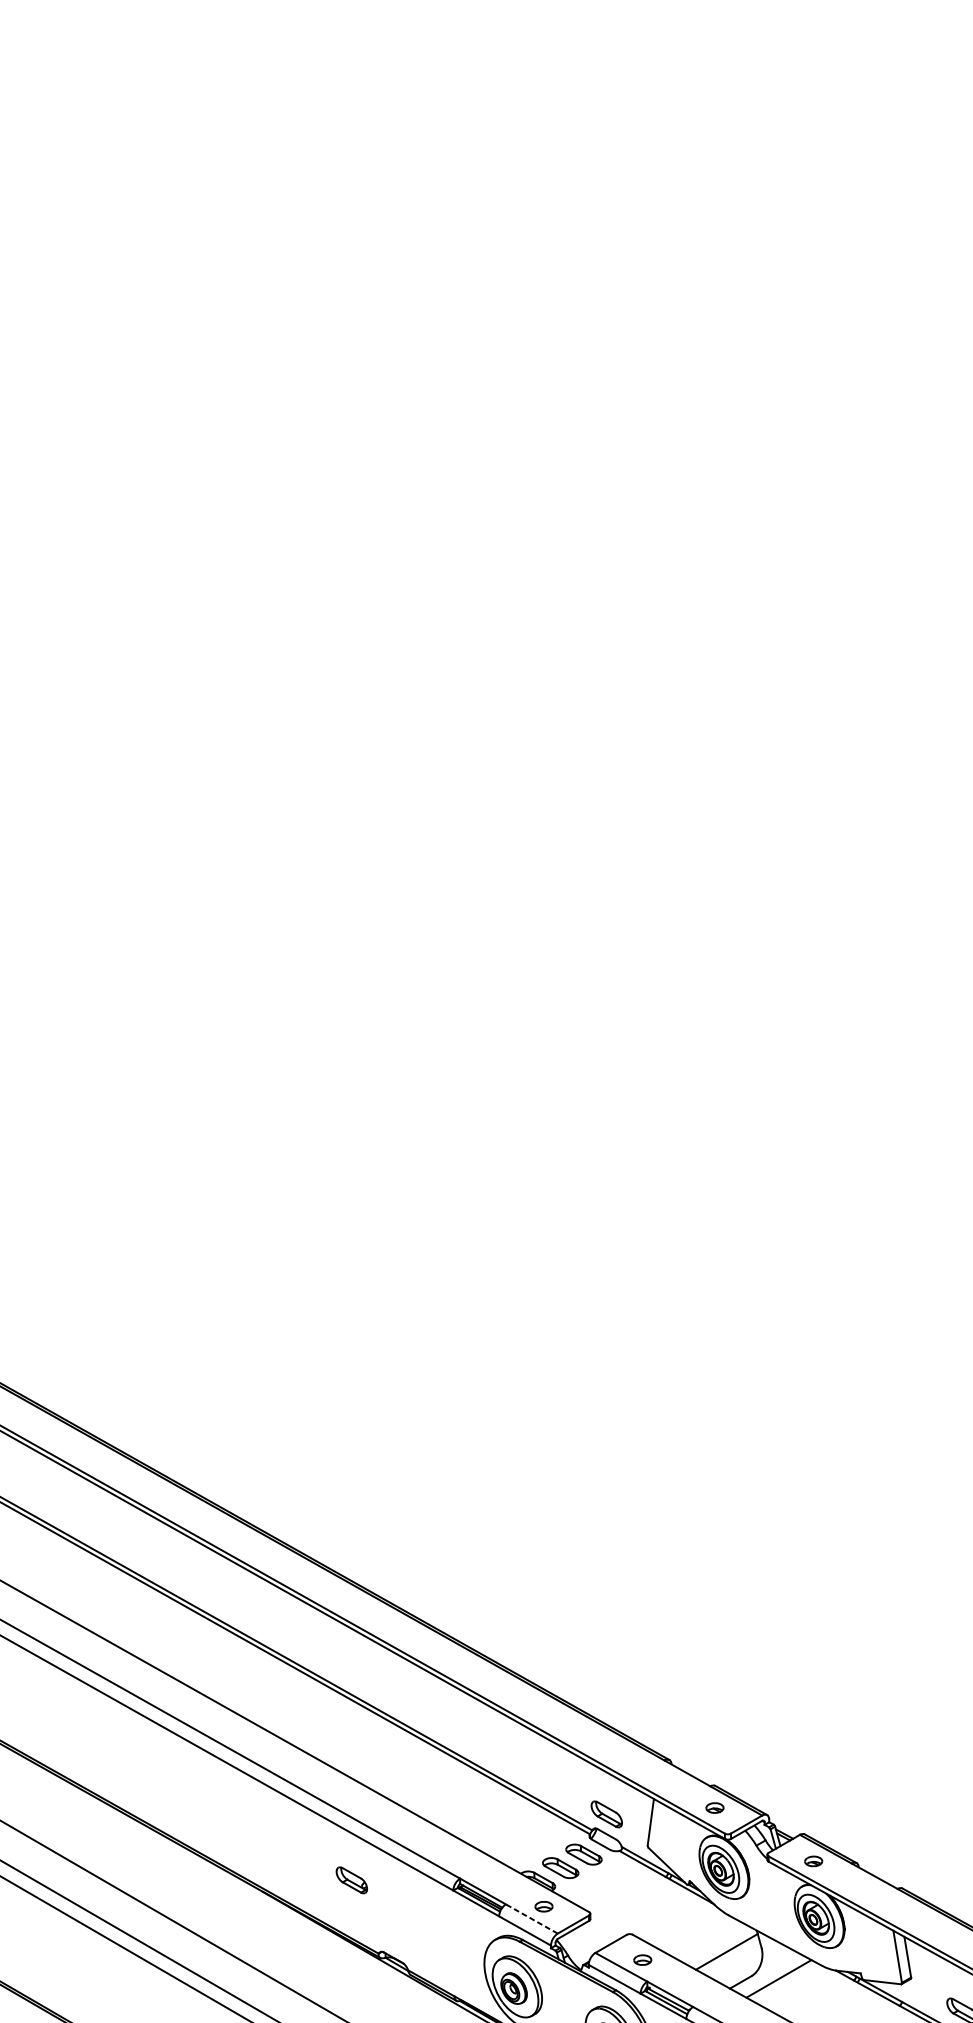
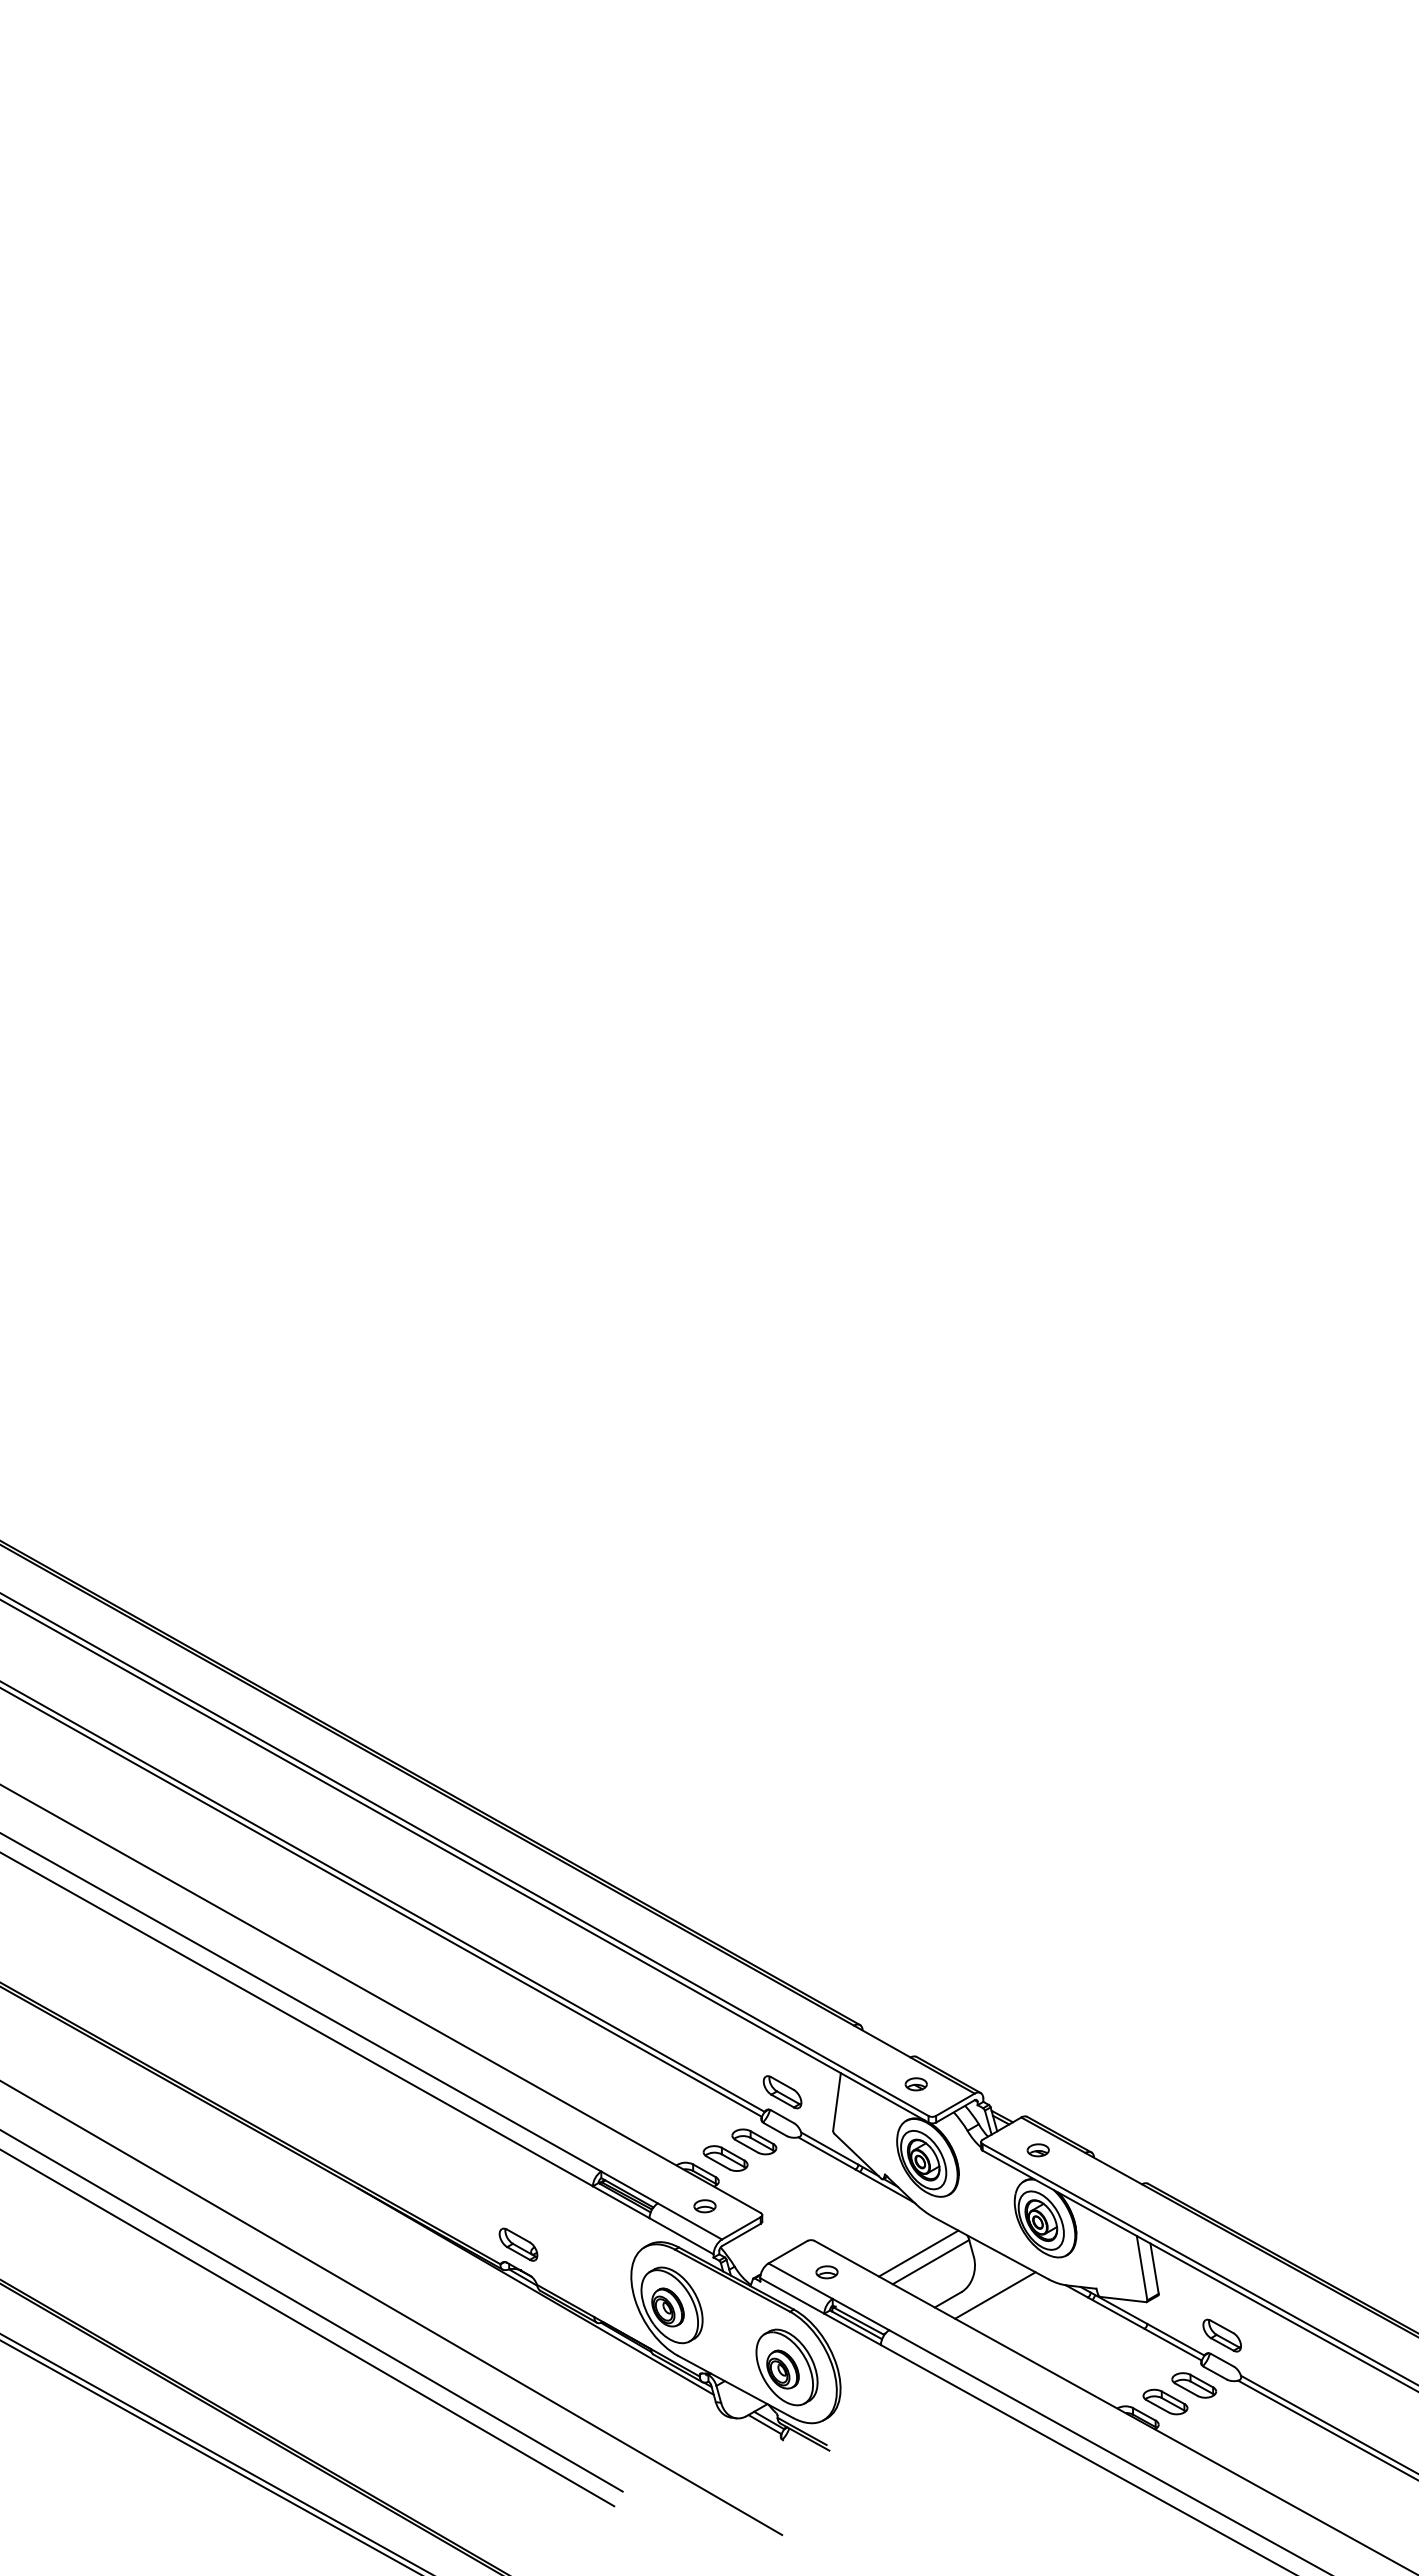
part: (351, 1880) -> (518, 2244), moved
line: (531, 1919) -> (689, 2221), dashed -> solid
line: (716, 1944) -> (918, 2253), added

